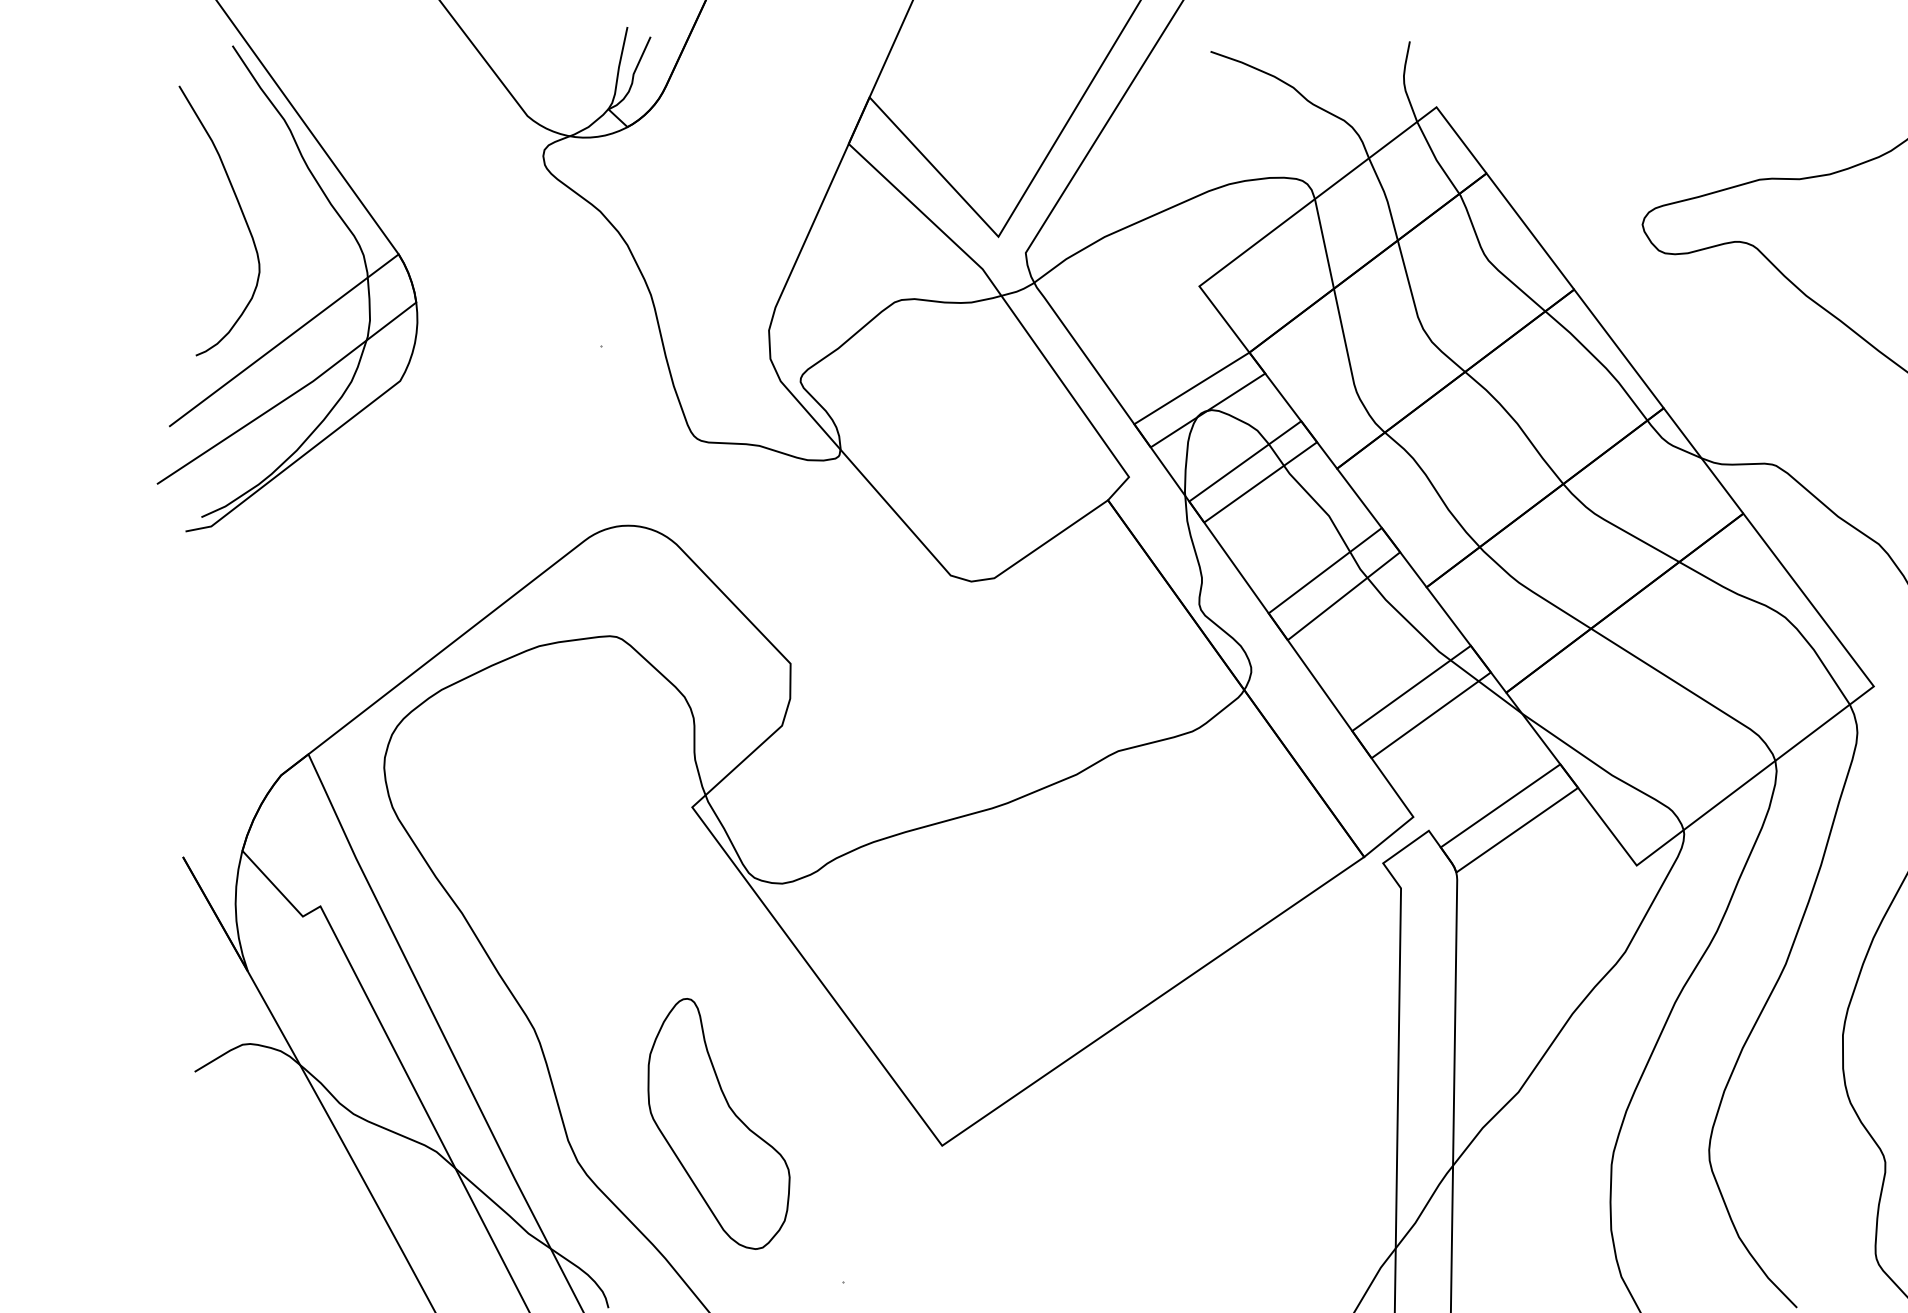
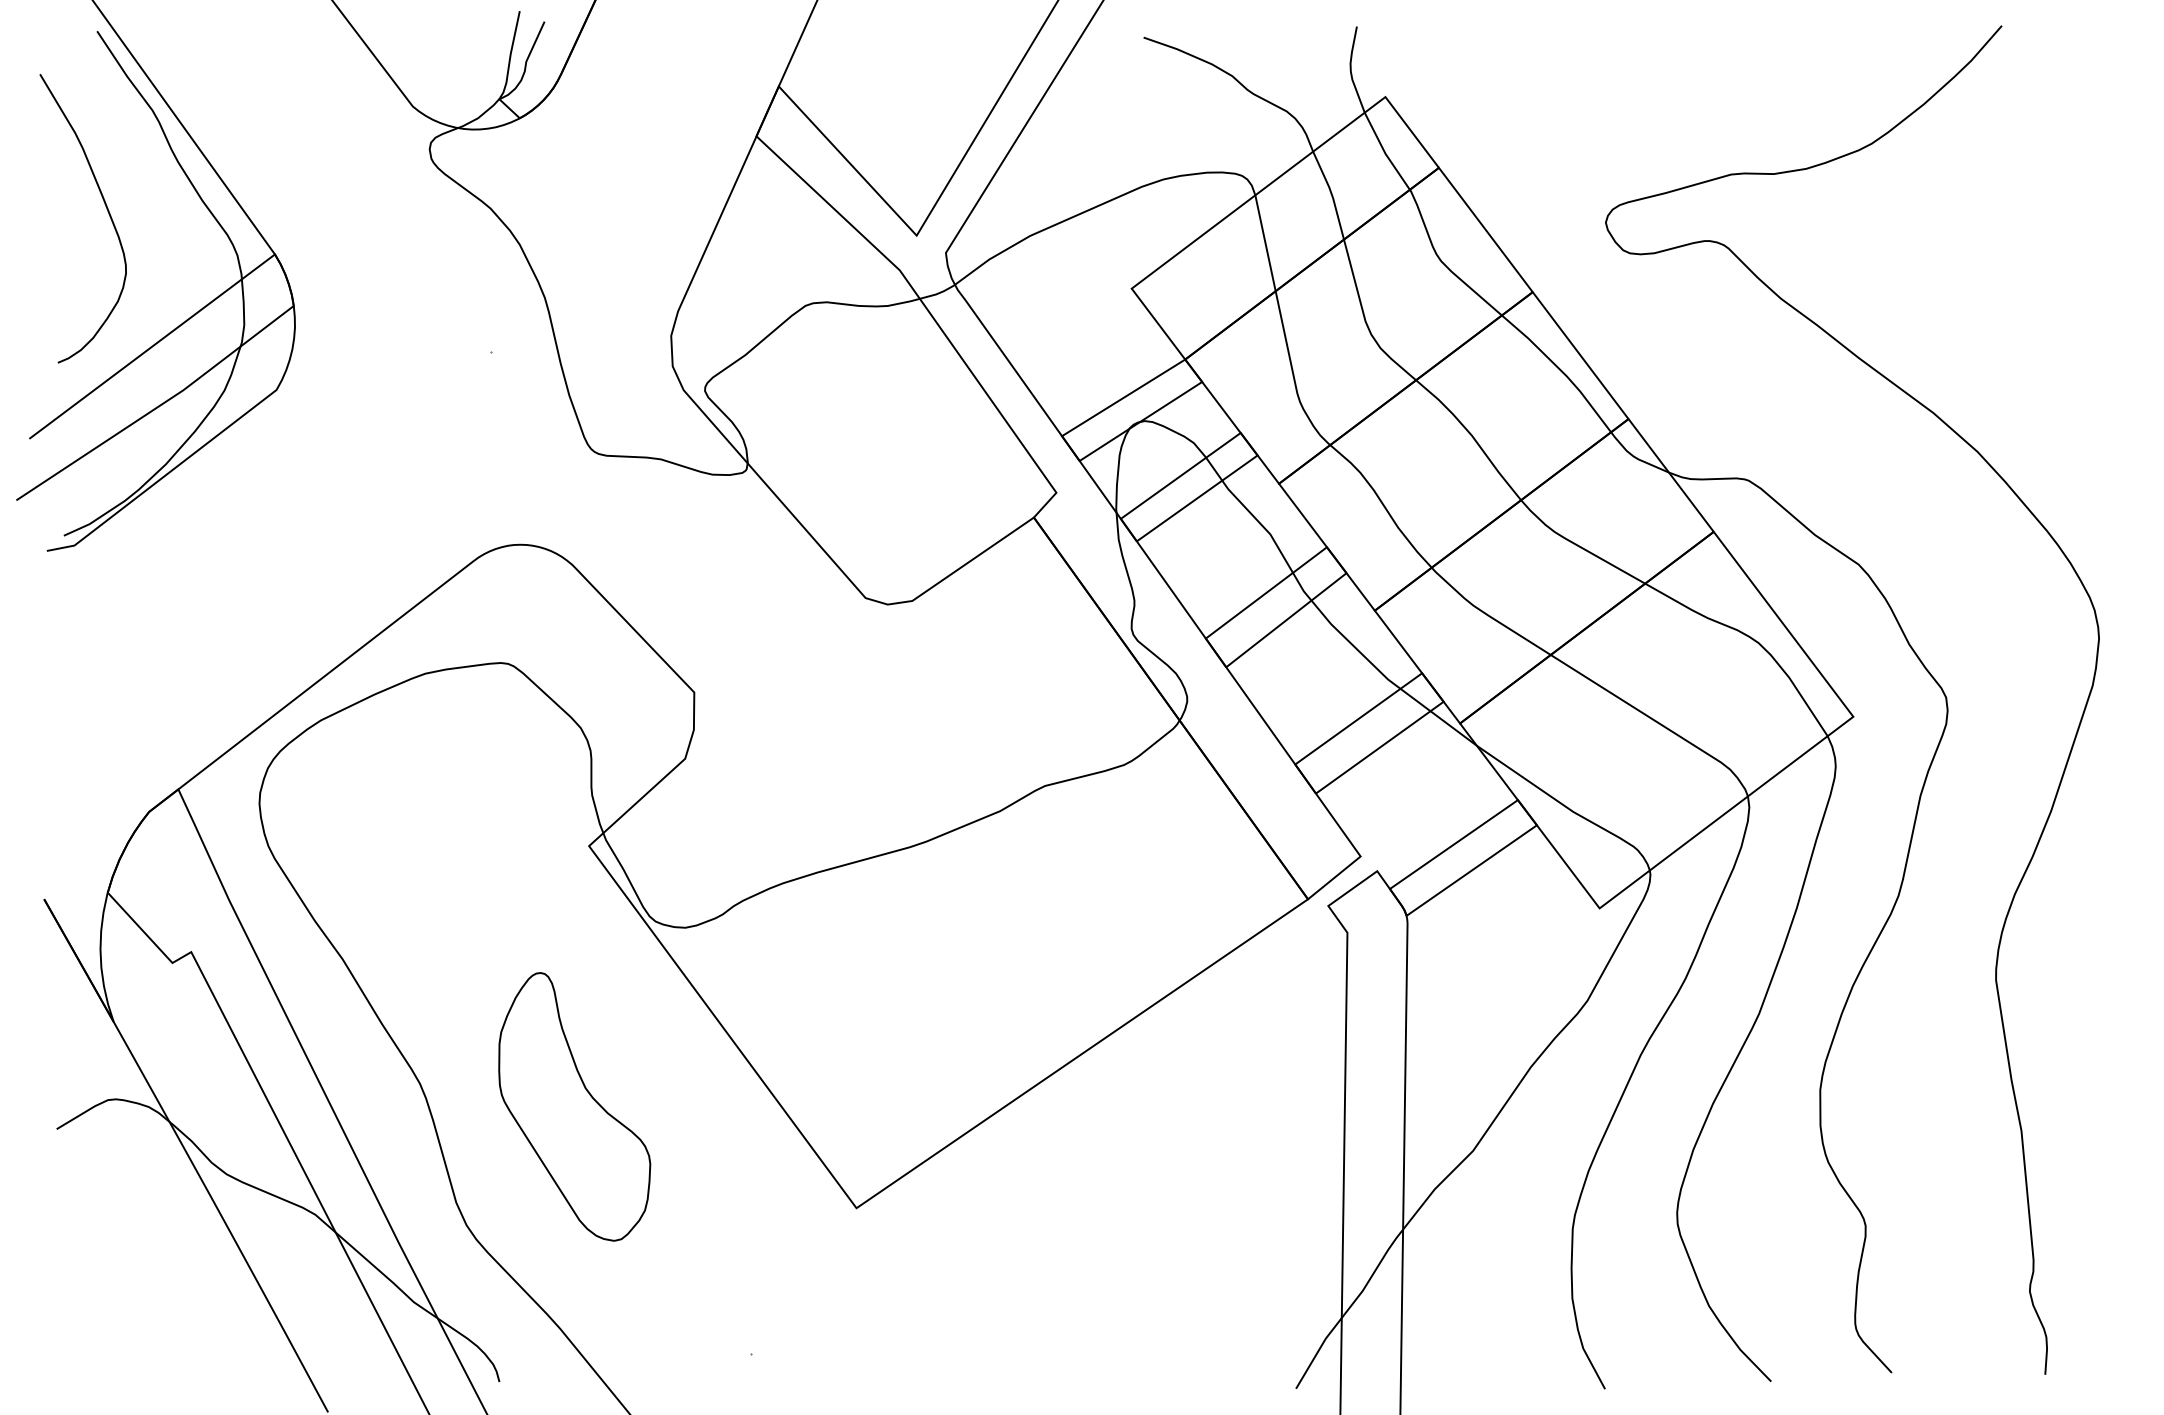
part: (718, 1123) -> (574, 1106), moved

